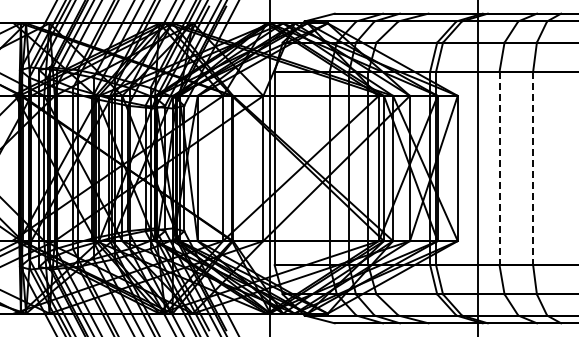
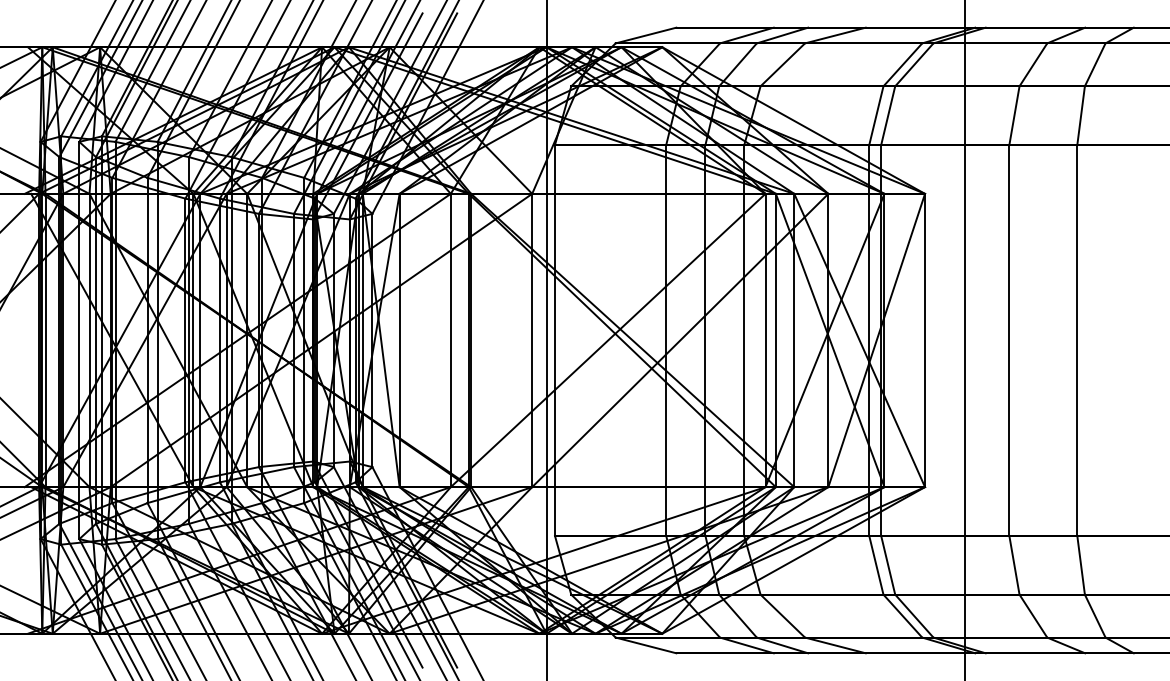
line: (499, 168) -> (1009, 340), dashed -> solid
line: (533, 168) -> (1078, 340), dashed -> solid

